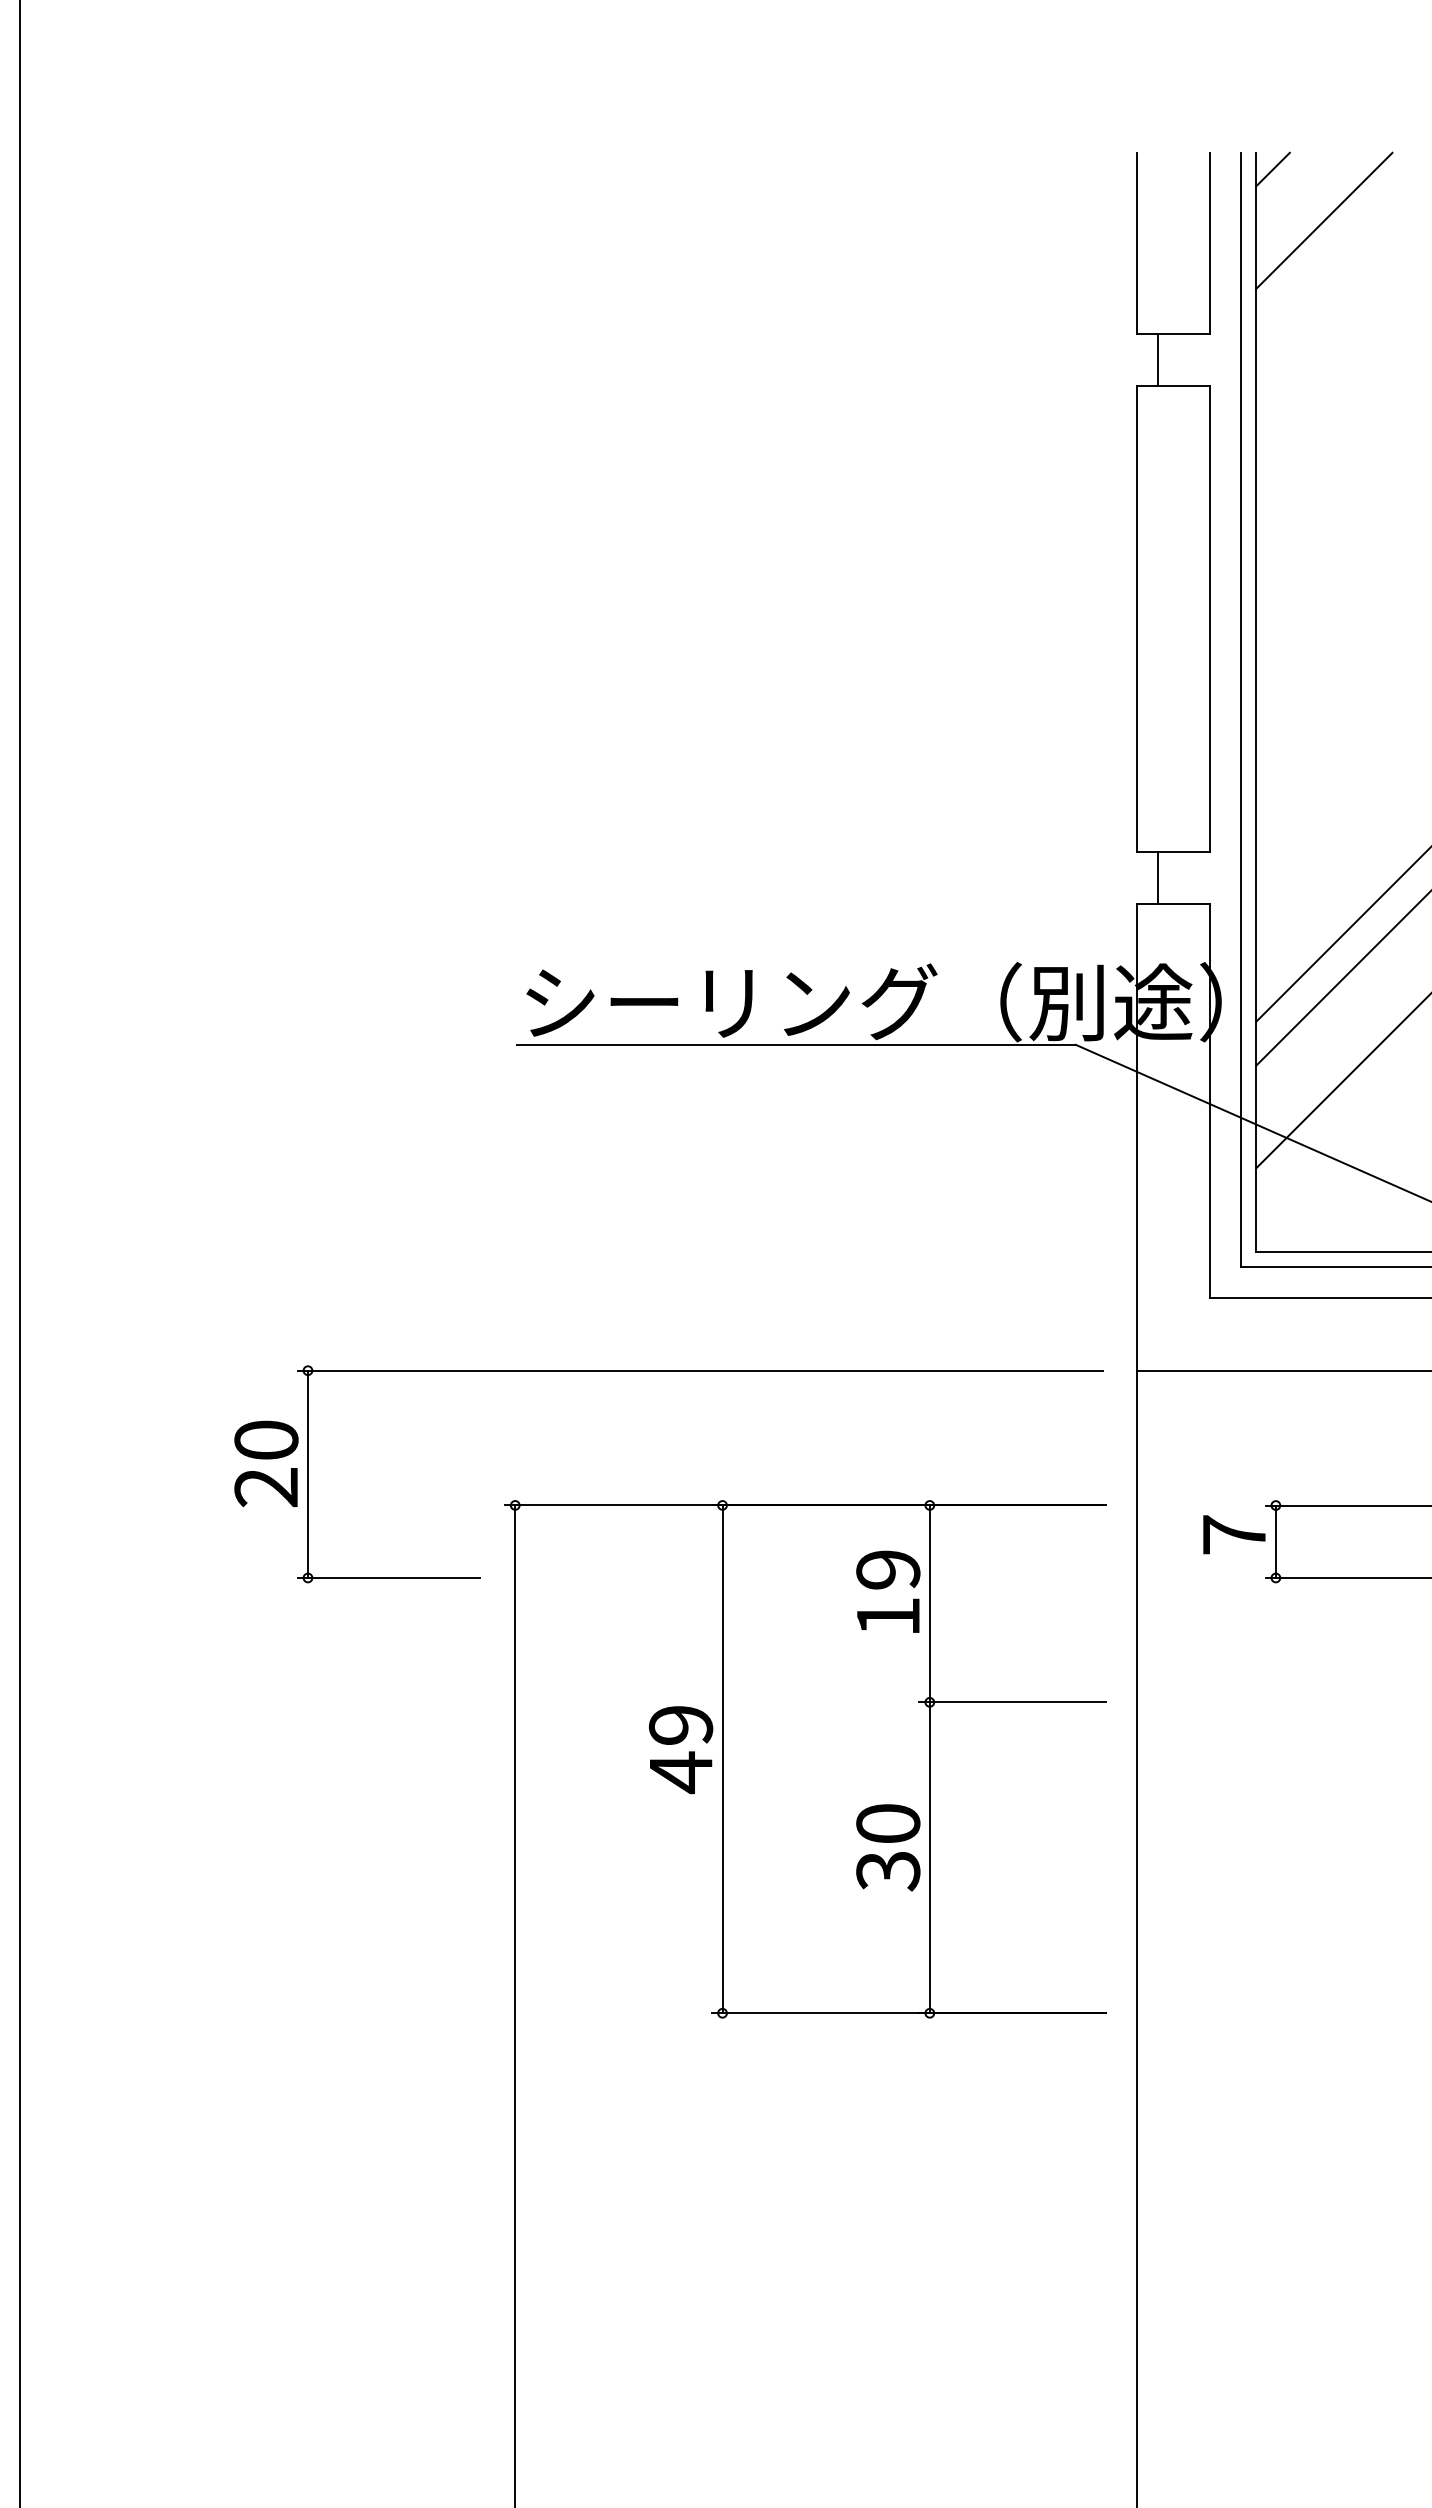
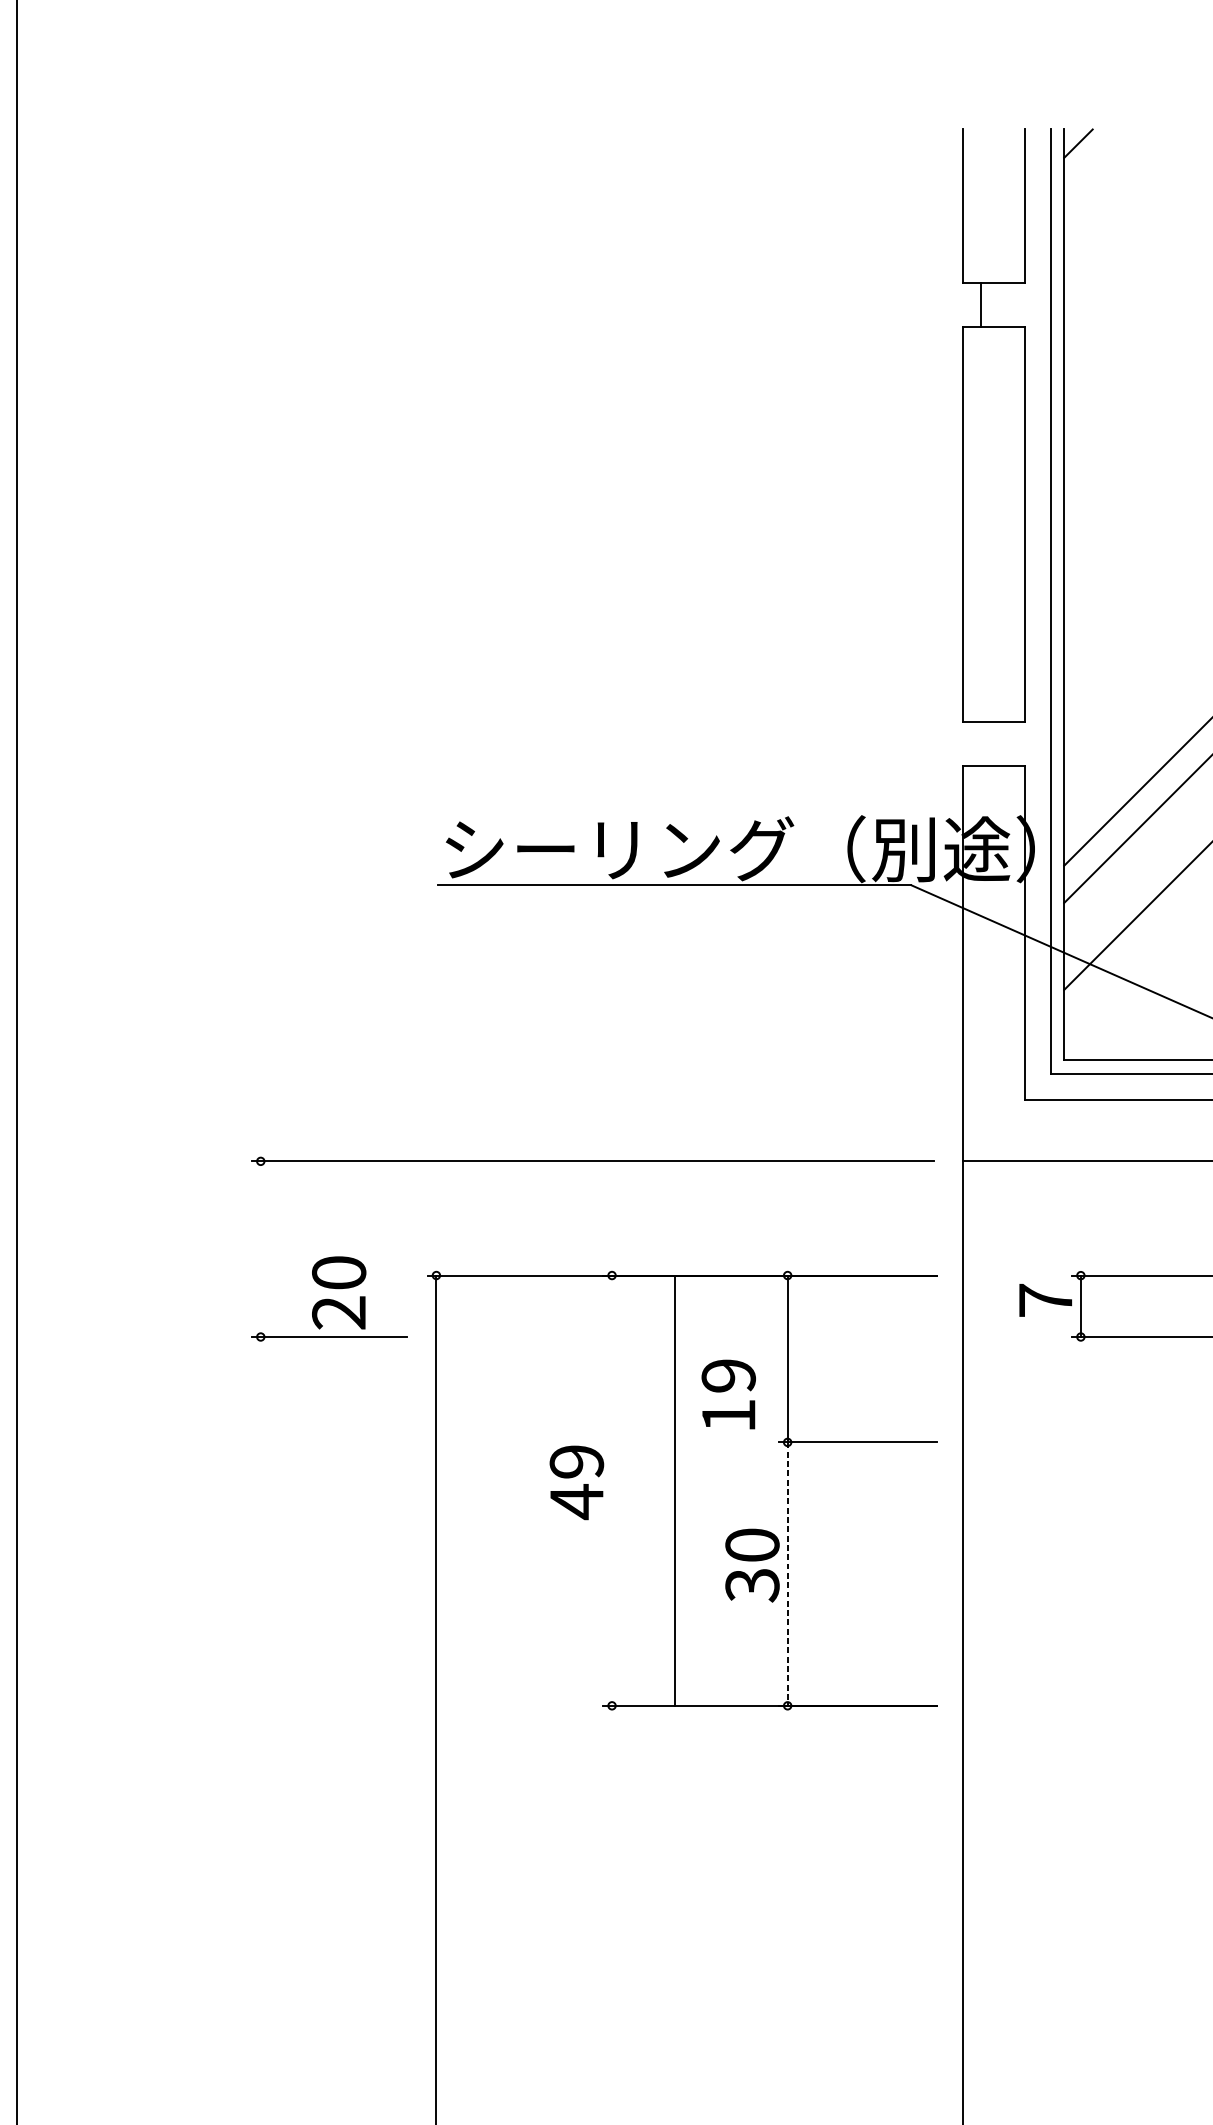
line: (1324, 220) -> (1122, 186), removed
line: (1157, 878) -> (980, 744), removed
text: (266, 1463) -> (339, 1292), moved
line: (307, 1473) -> (260, 1248), removed
text: (888, 1591) -> (728, 1394), moved
line: (722, 1759) -> (674, 1490), moved
line: (929, 1858) -> (787, 1574), solid -> dashed

